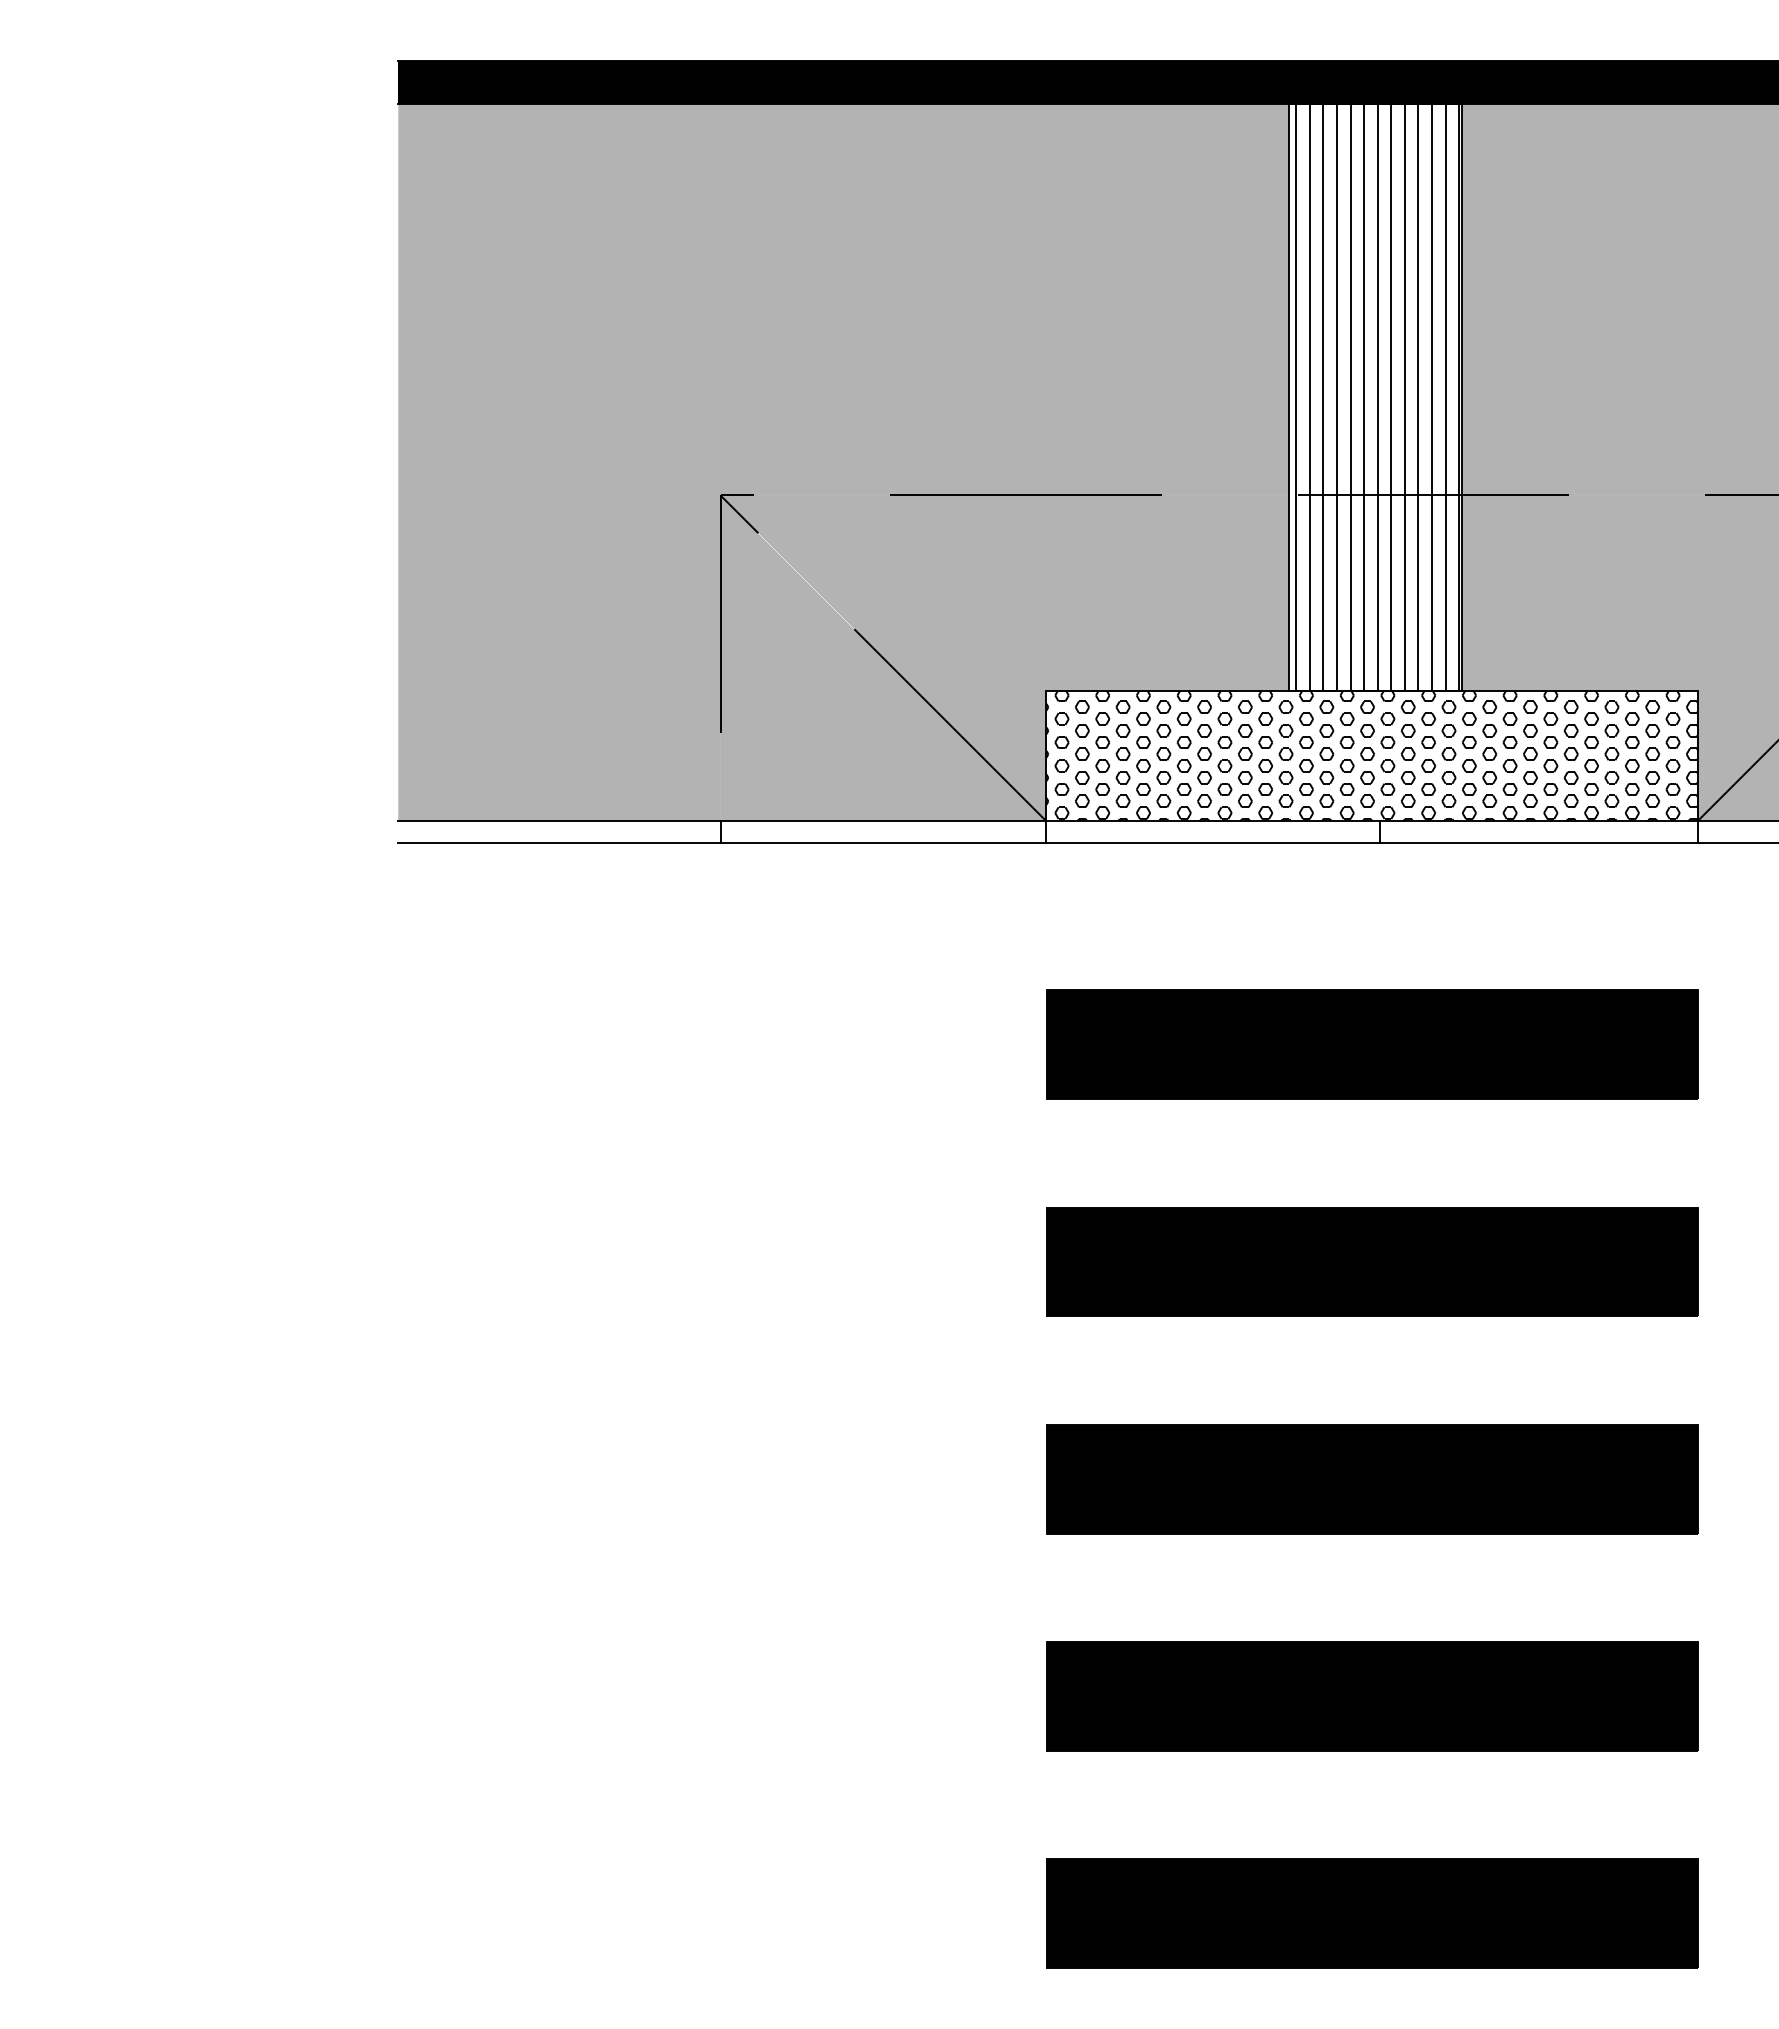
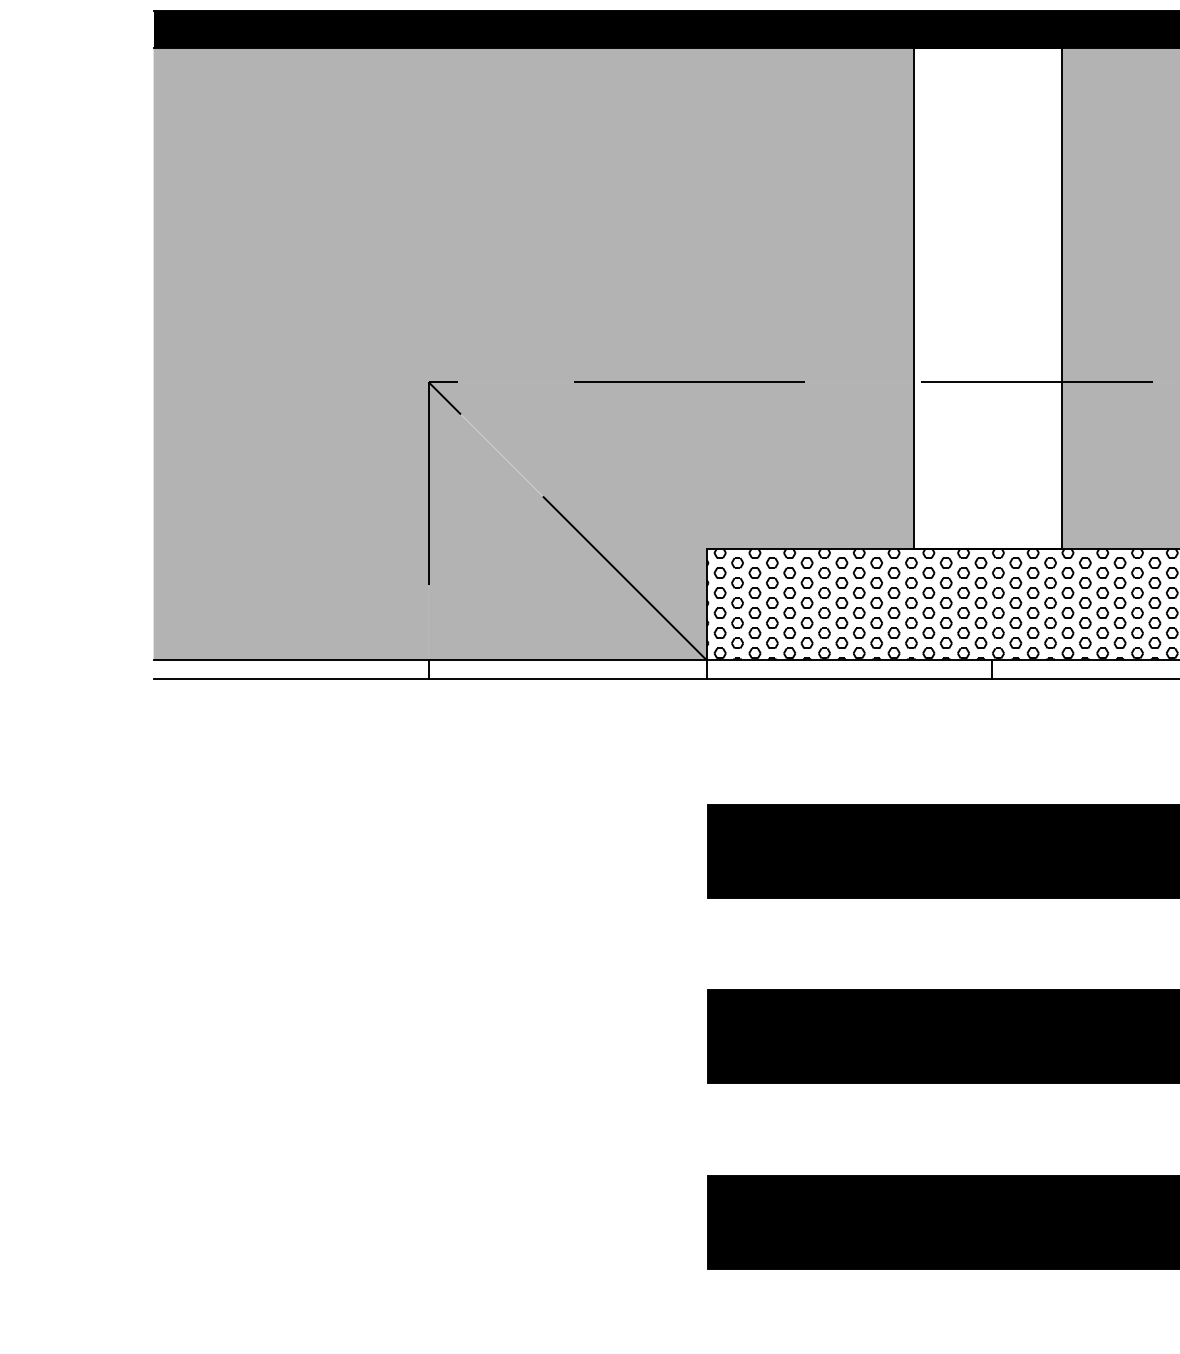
hatch: (1377, 397) -> (989, 298), removed

